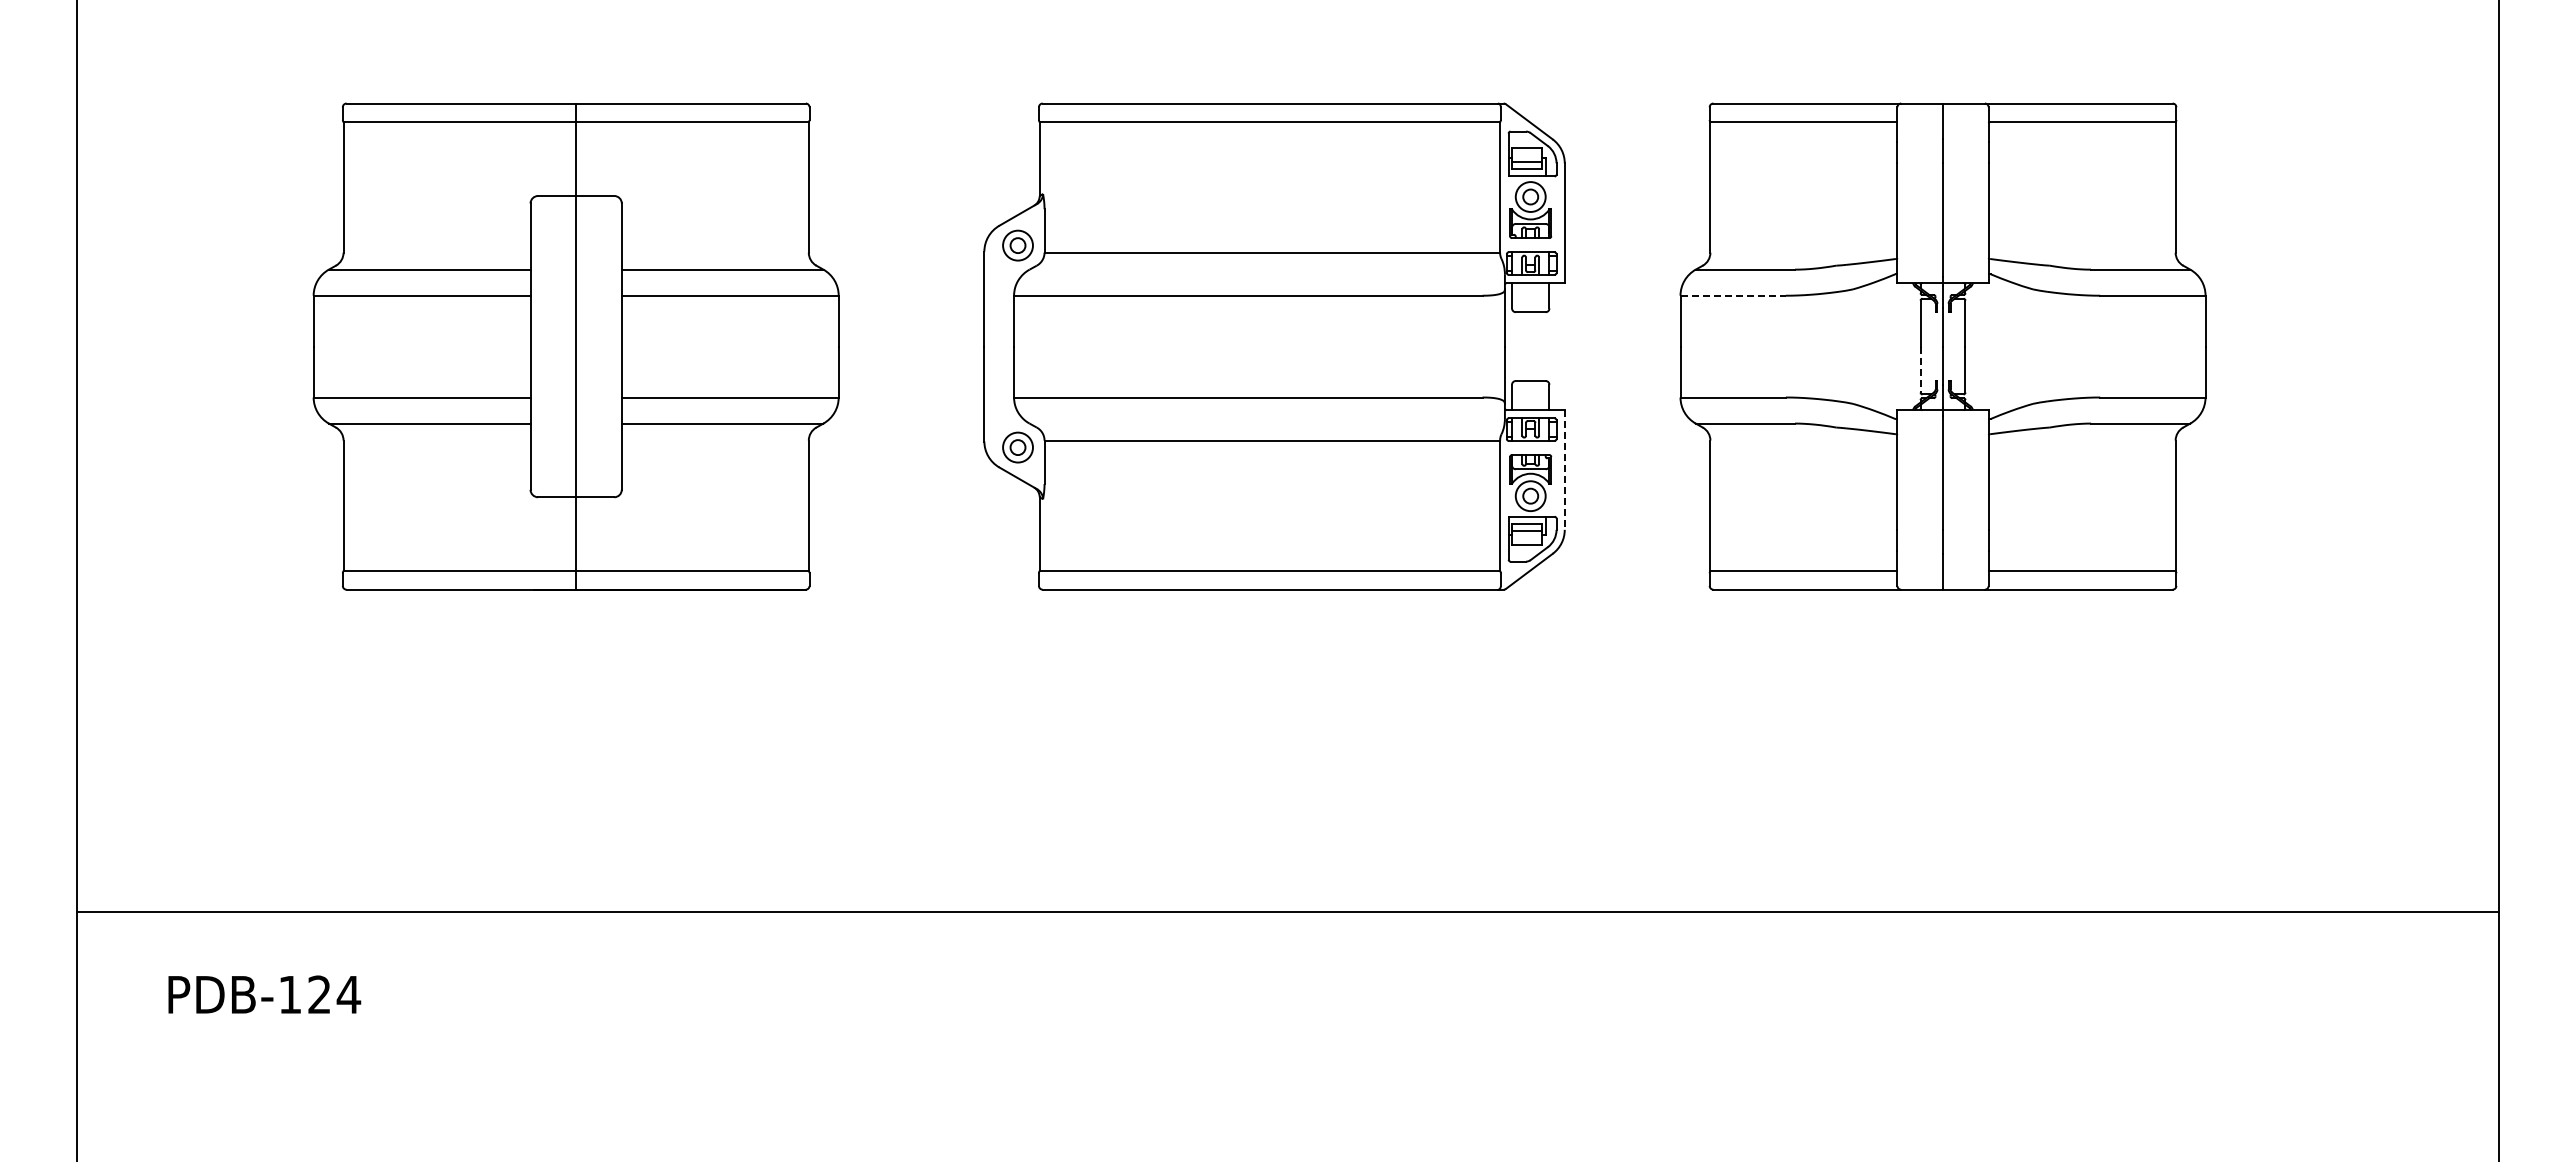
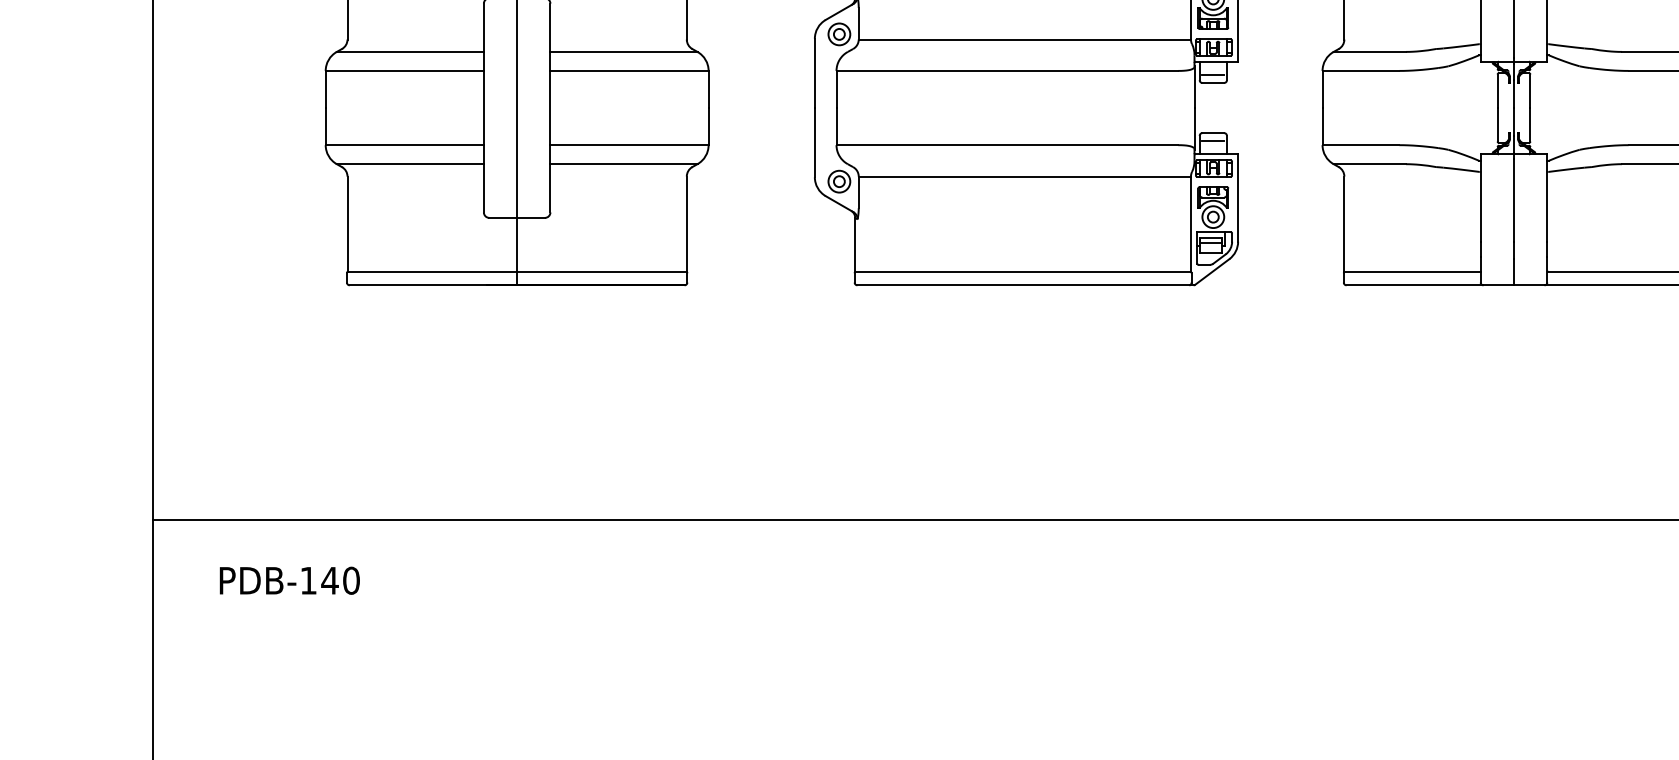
line: (1733, 295) -> (1361, 70), dashed -> solid
line: (1530, 300) -> (1213, 74), added
line: (1920, 369) -> (1497, 124), dashed -> solid
line: (1530, 392) -> (1213, 141), added
line: (1564, 470) -> (1237, 198), dashed -> solid
text: (334, 994) -> (340, 580), PDB-124 -> PDB-140

